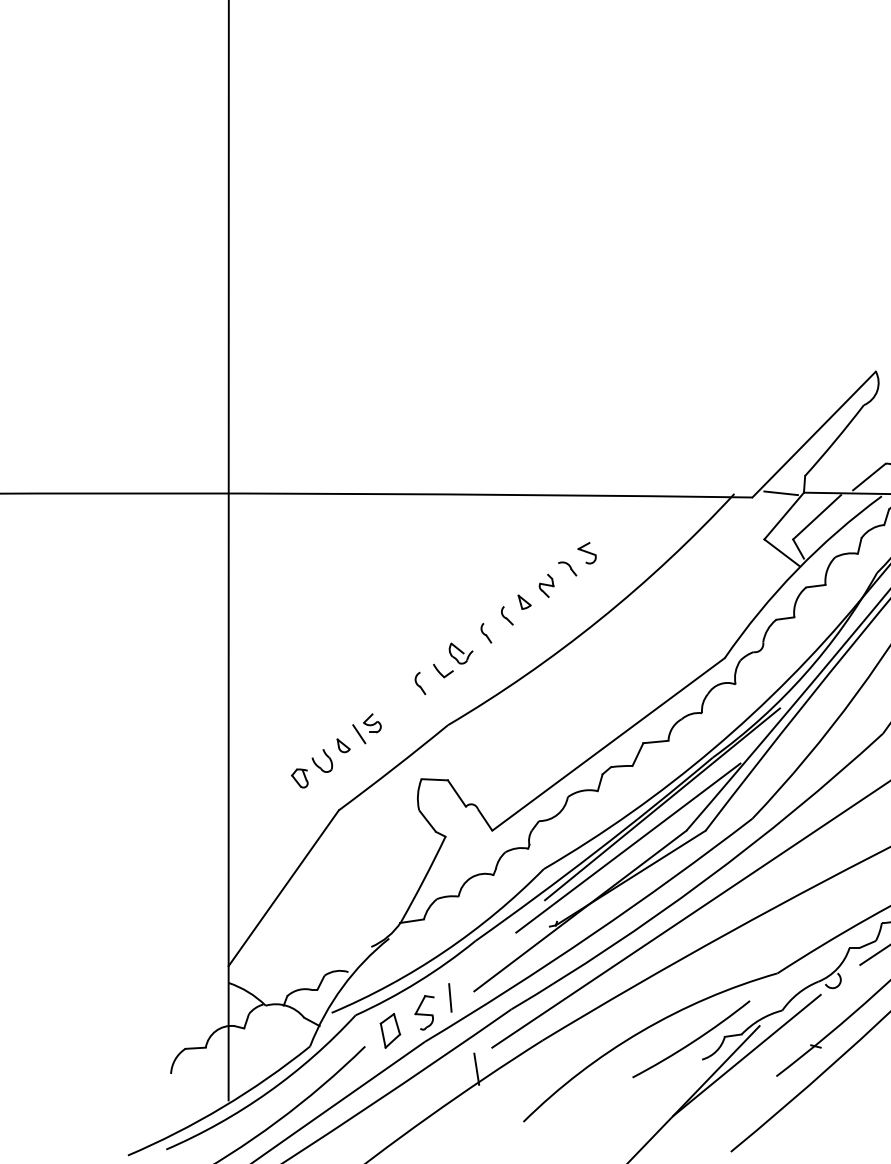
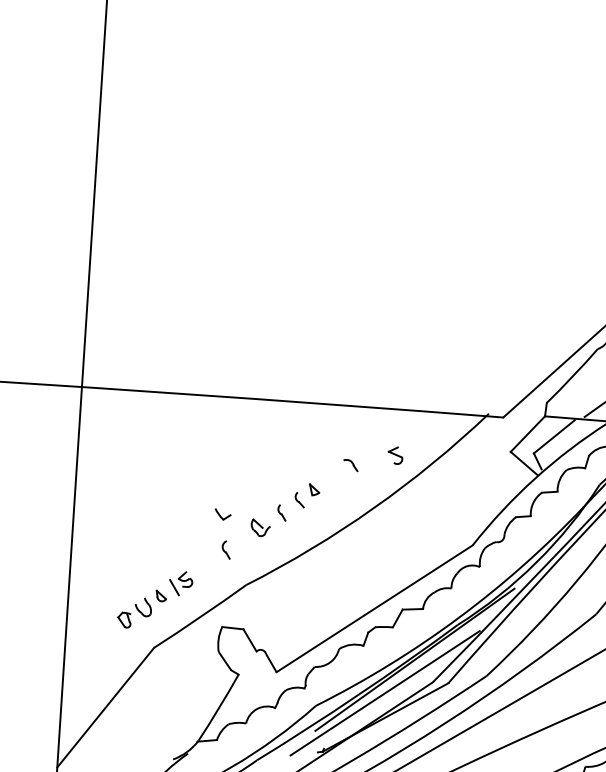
line: (780, 493) -> (526, 415), removed
part: (586, 553) -> (394, 455), moved
part: (546, 585) -> (332, 477), removed
part: (443, 670) -> (223, 514), moved

